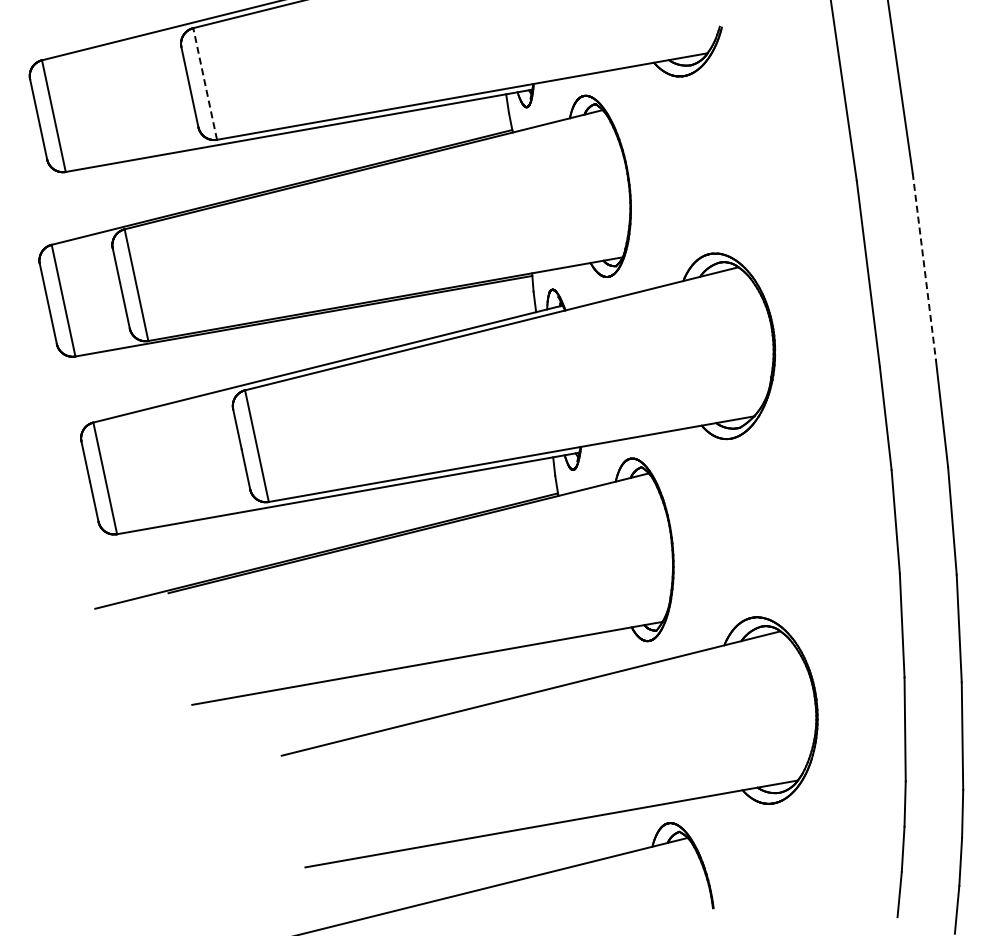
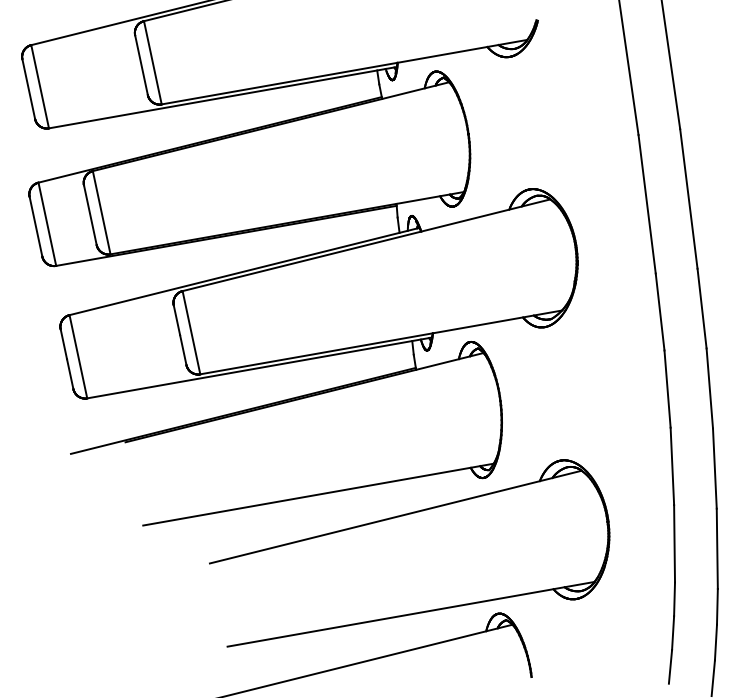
line: (205, 83) -> (153, 62), dashed -> solid
line: (924, 267) -> (688, 199), dashed -> solid

